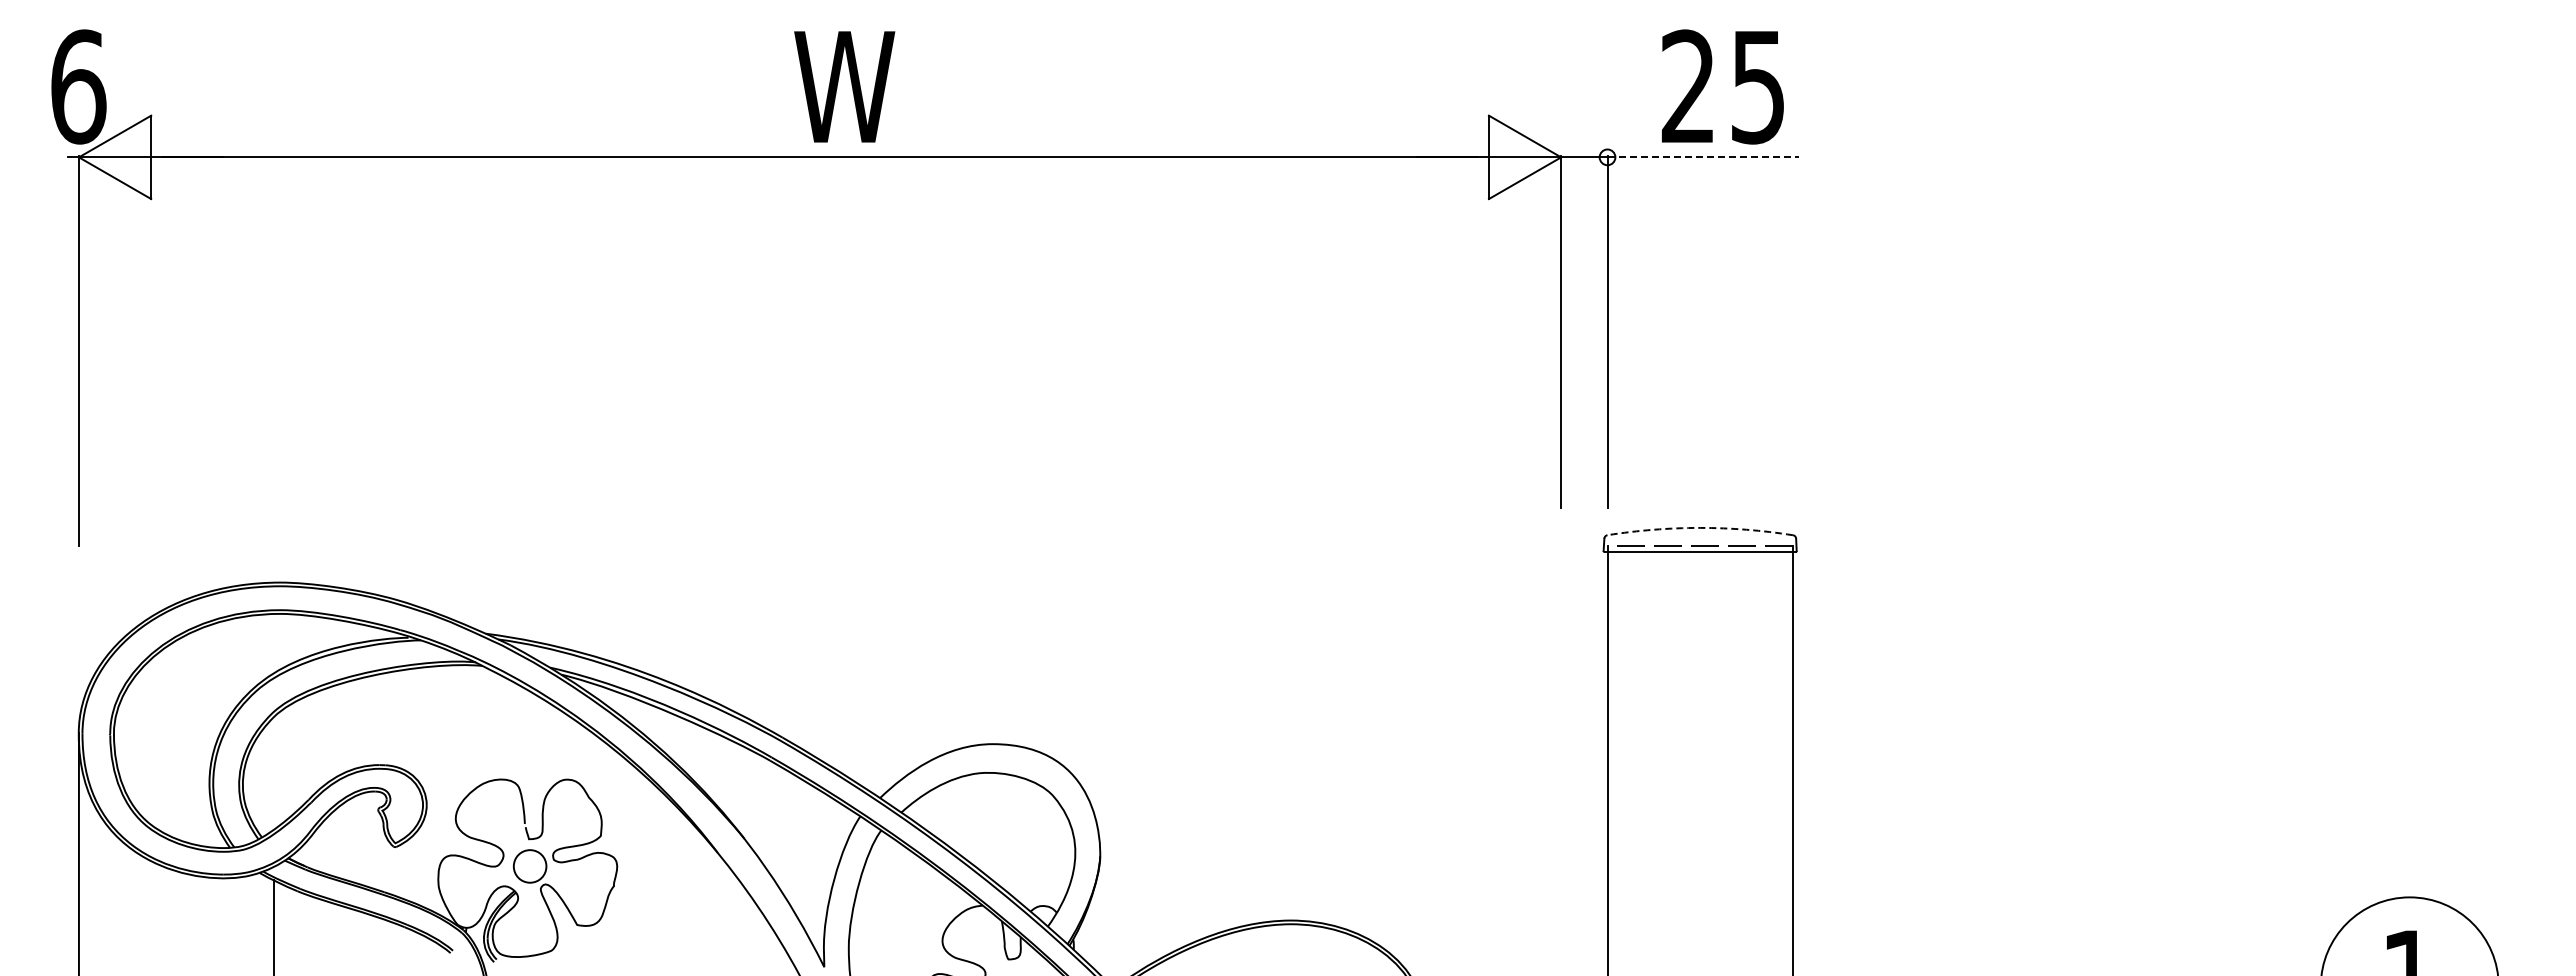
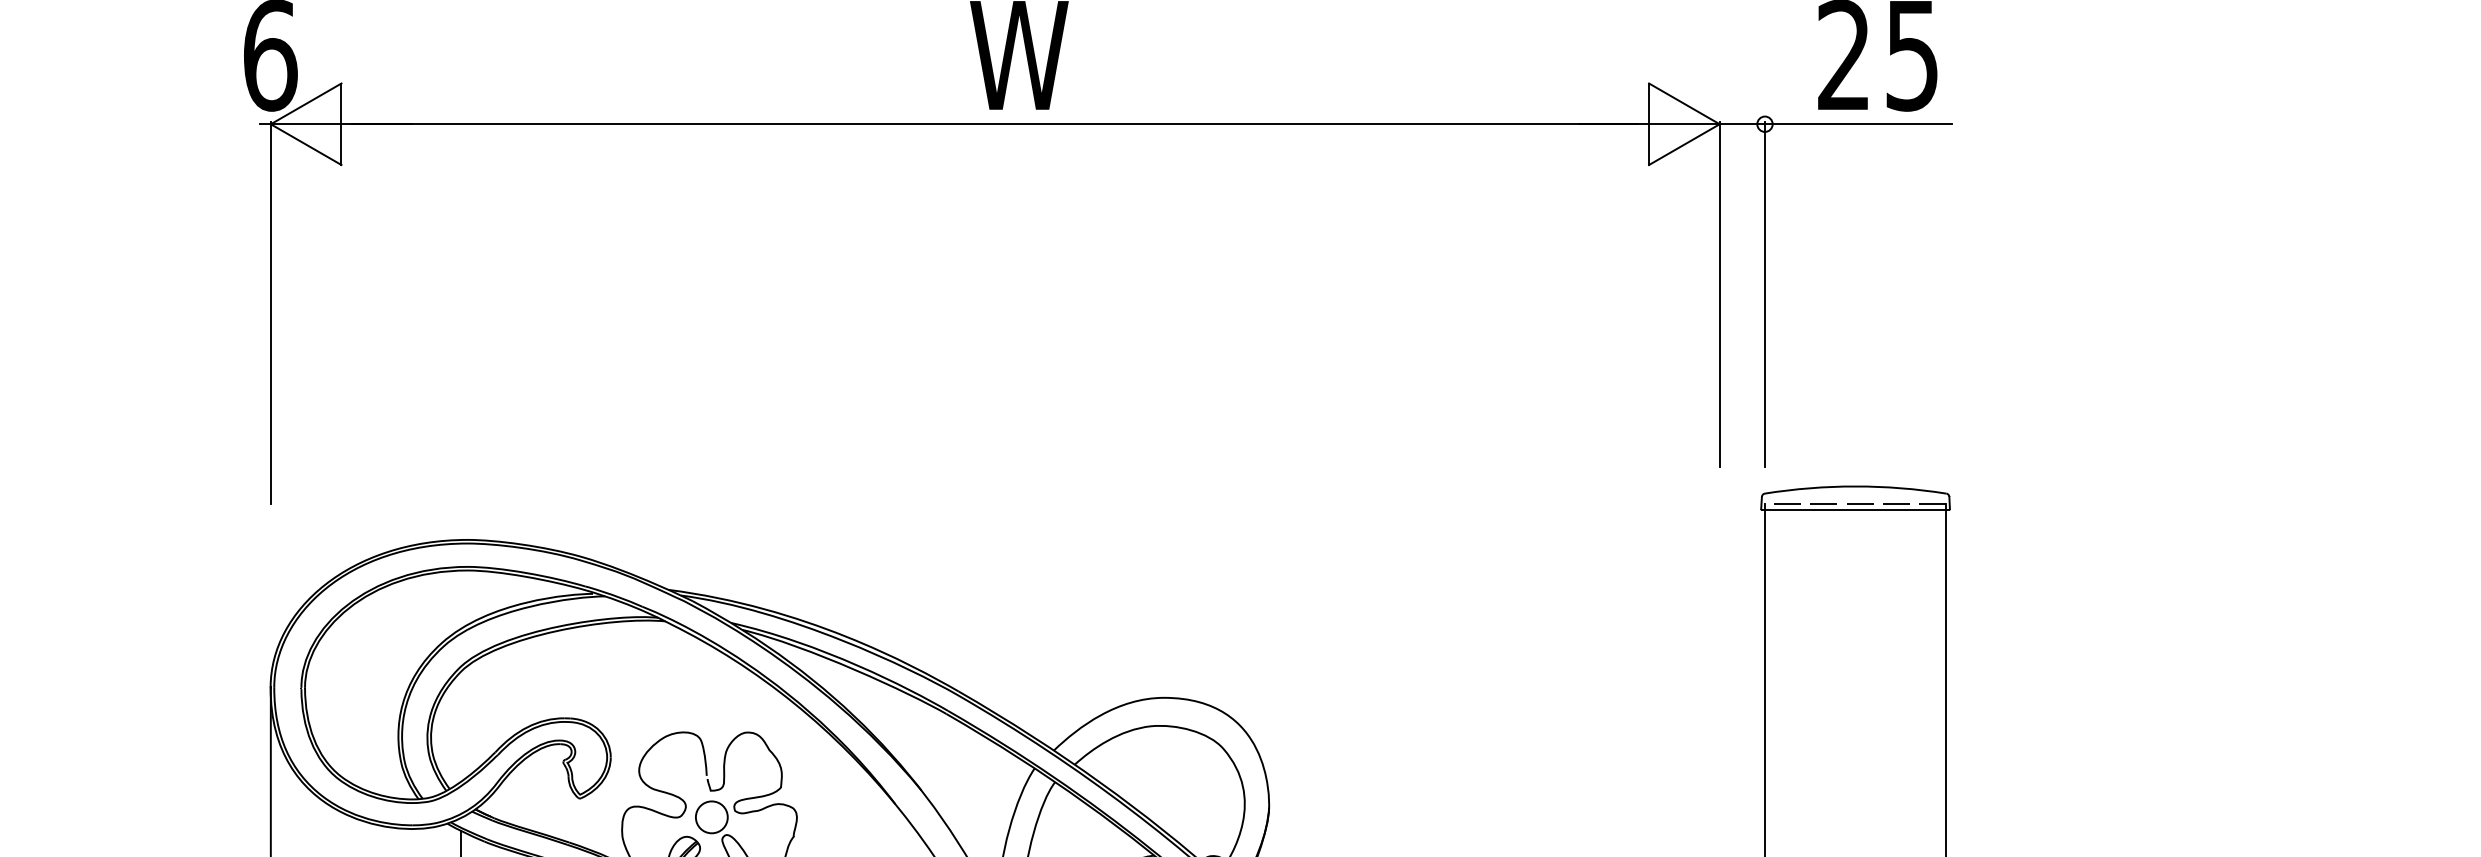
line: (1703, 157) -> (1858, 124), dashed -> solid
arc: (1700, 527) -> (1855, 486), dashed -> solid

